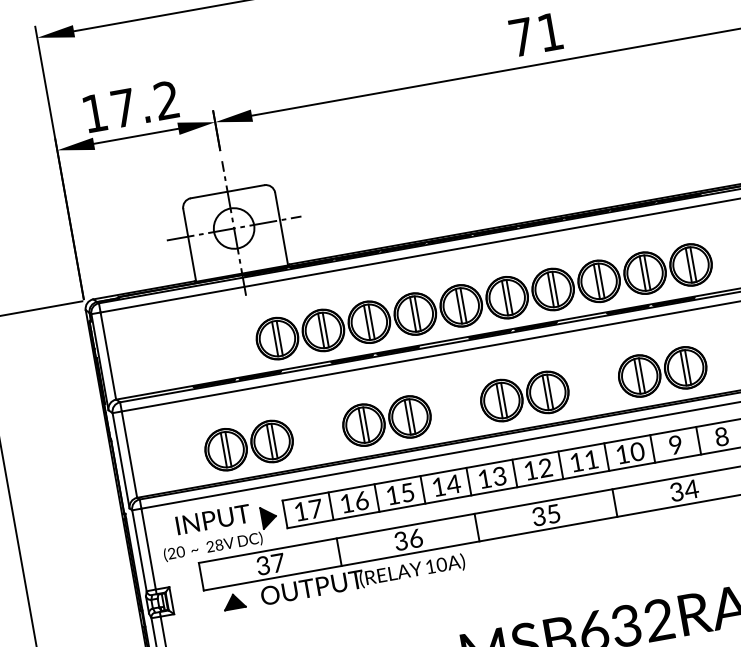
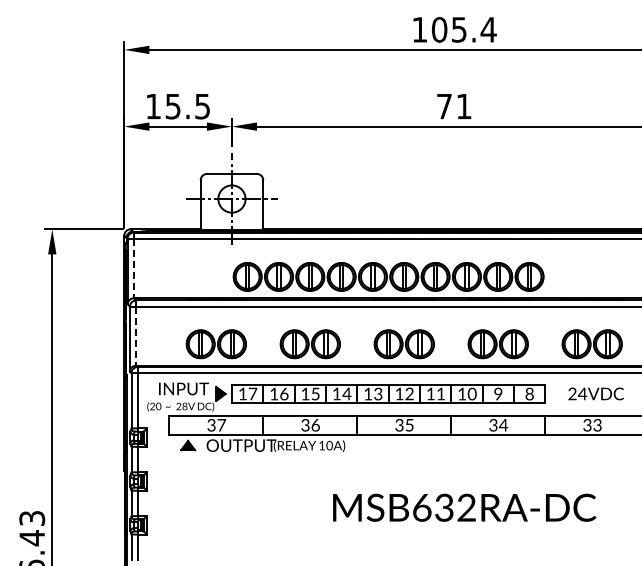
text: (144, 104) -> (187, 106), 17.2 -> 15.5
line: (107, 356) -> (133, 268), solid -> dashed
line: (129, 455) -> (136, 336), solid -> dashed

